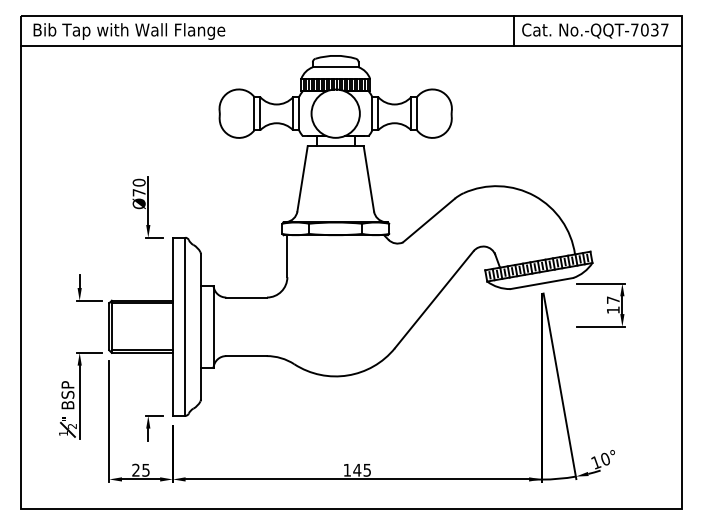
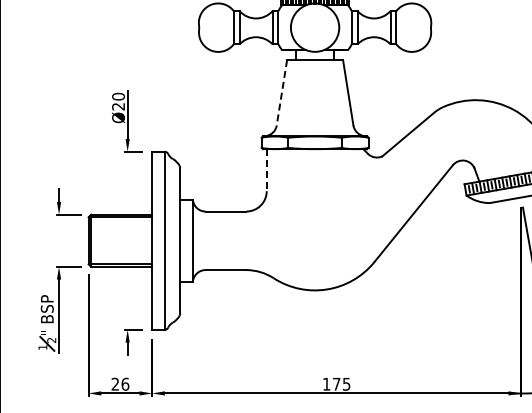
line: (302, 179) -> (281, 93), solid -> dashed
text: (138, 192) -> (117, 106), Ø70 -> Ø20
line: (287, 256) -> (266, 170), solid -> dashed
text: (145, 469) -> (124, 383), 25 -> 26
text: (357, 470) -> (336, 384), 145 -> 175

